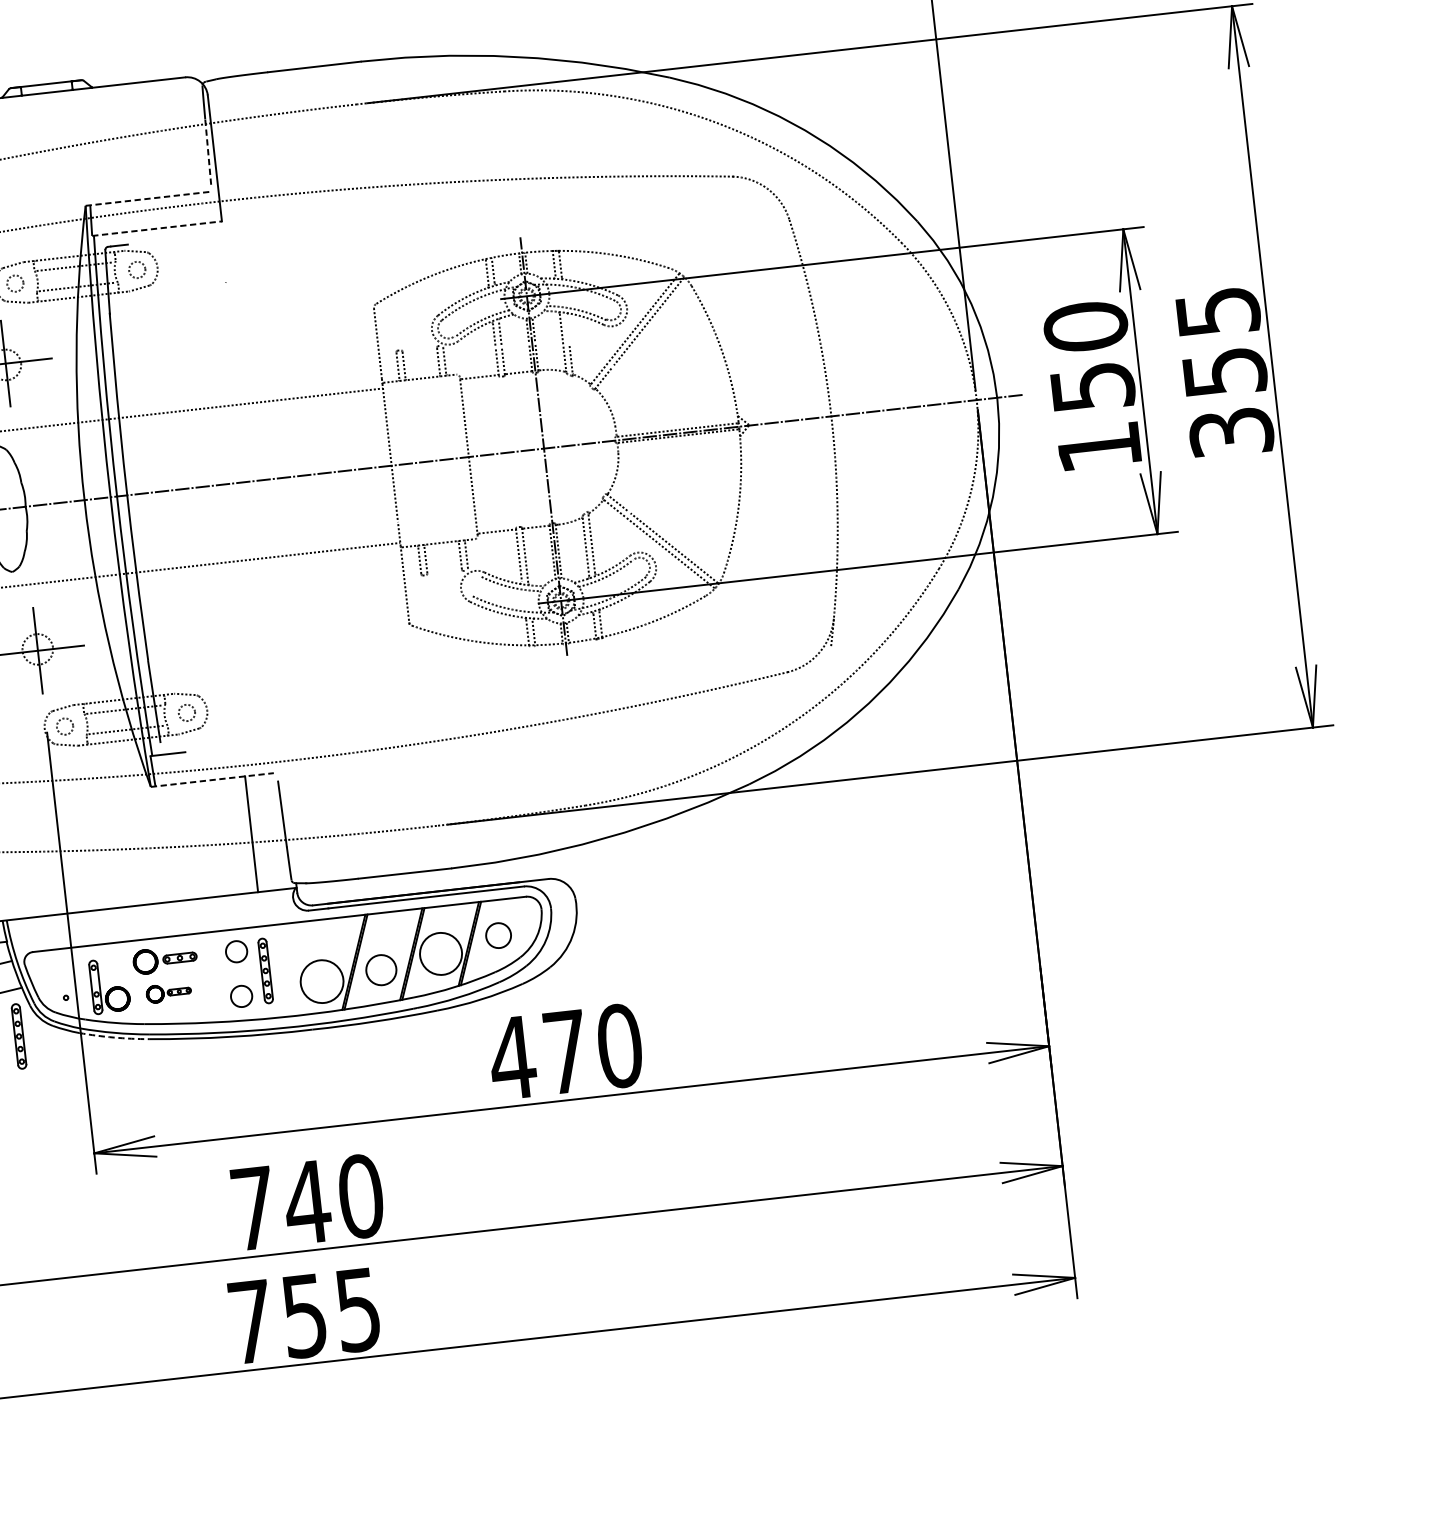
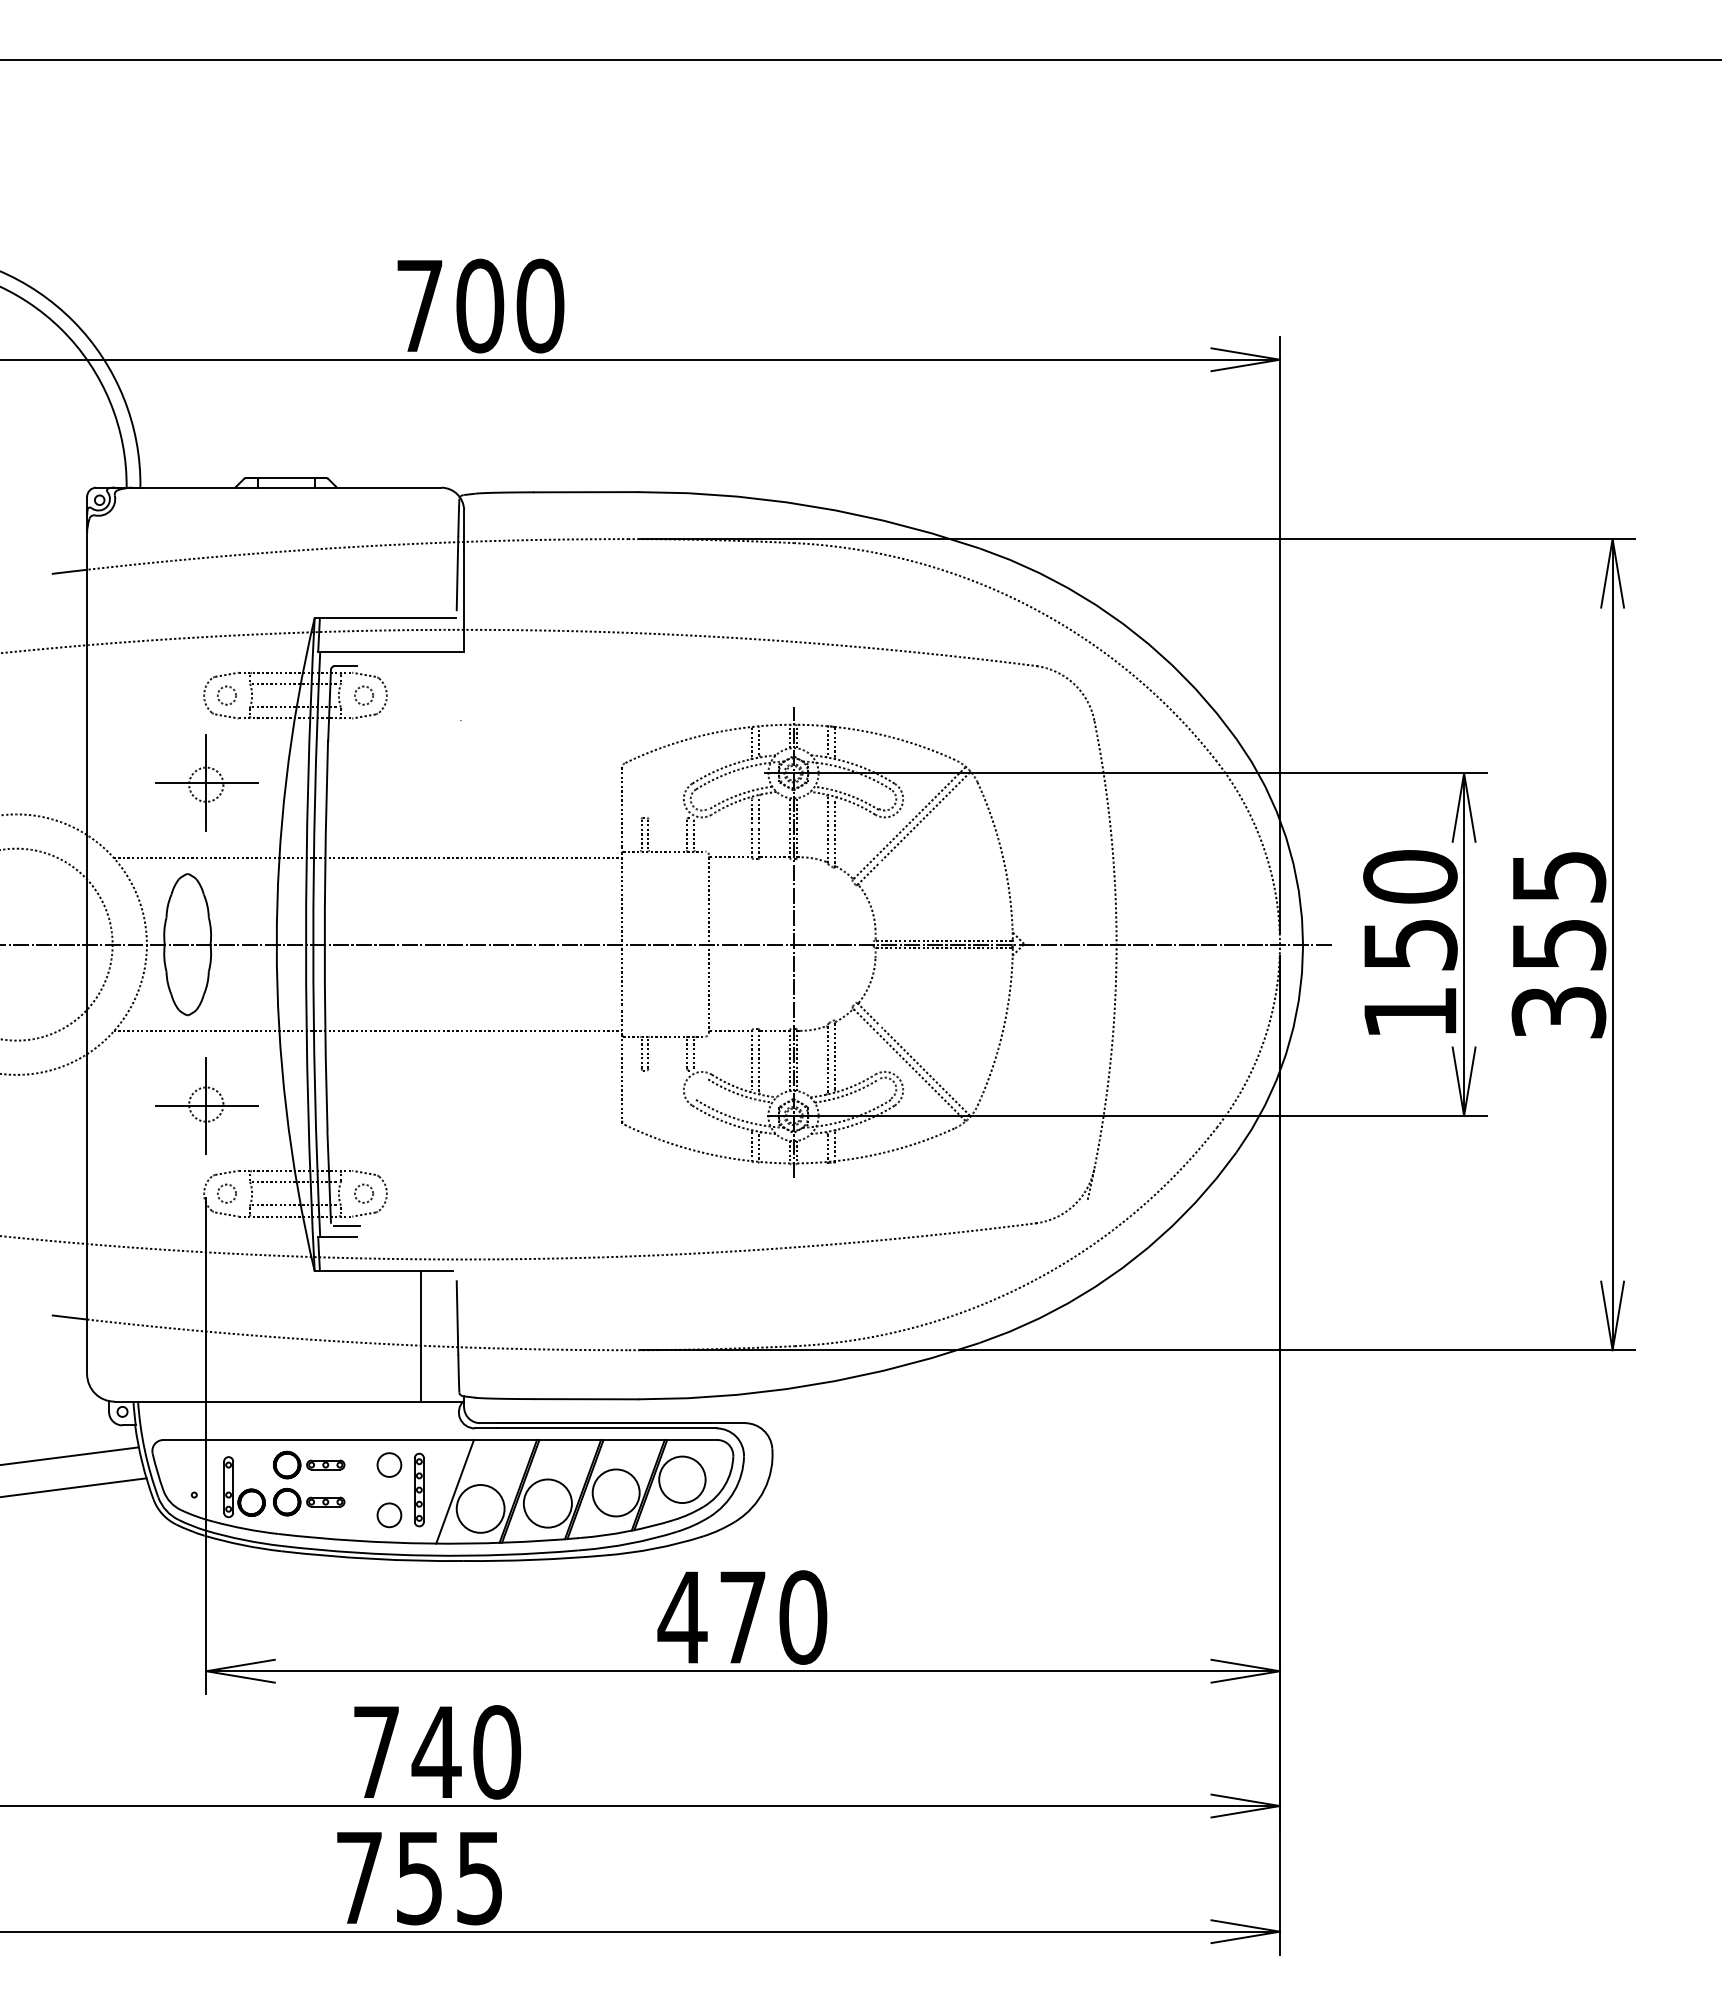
line: (208, 152) -> (457, 573), dashed -> solid
line: (148, 198) -> (385, 617), dashed -> solid
line: (157, 228) -> (391, 652), dashed -> solid
line: (567, 329) -> (834, 815), added
line: (174, 743) -> (346, 1226), added
line: (212, 780) -> (384, 1271), dashed -> solid
circle: (498, 935) -> (682, 1479), size x1.67
line: (297, 968) -> (454, 1491), added
circle: (381, 970) -> (547, 1503), size x1.43
part: (169, 993) -> (309, 1502), size x1.43
part: (18, 1036) -> (136, 1531), removed
arc: (113, 1037) -> (242, 1545), dashed -> solid

